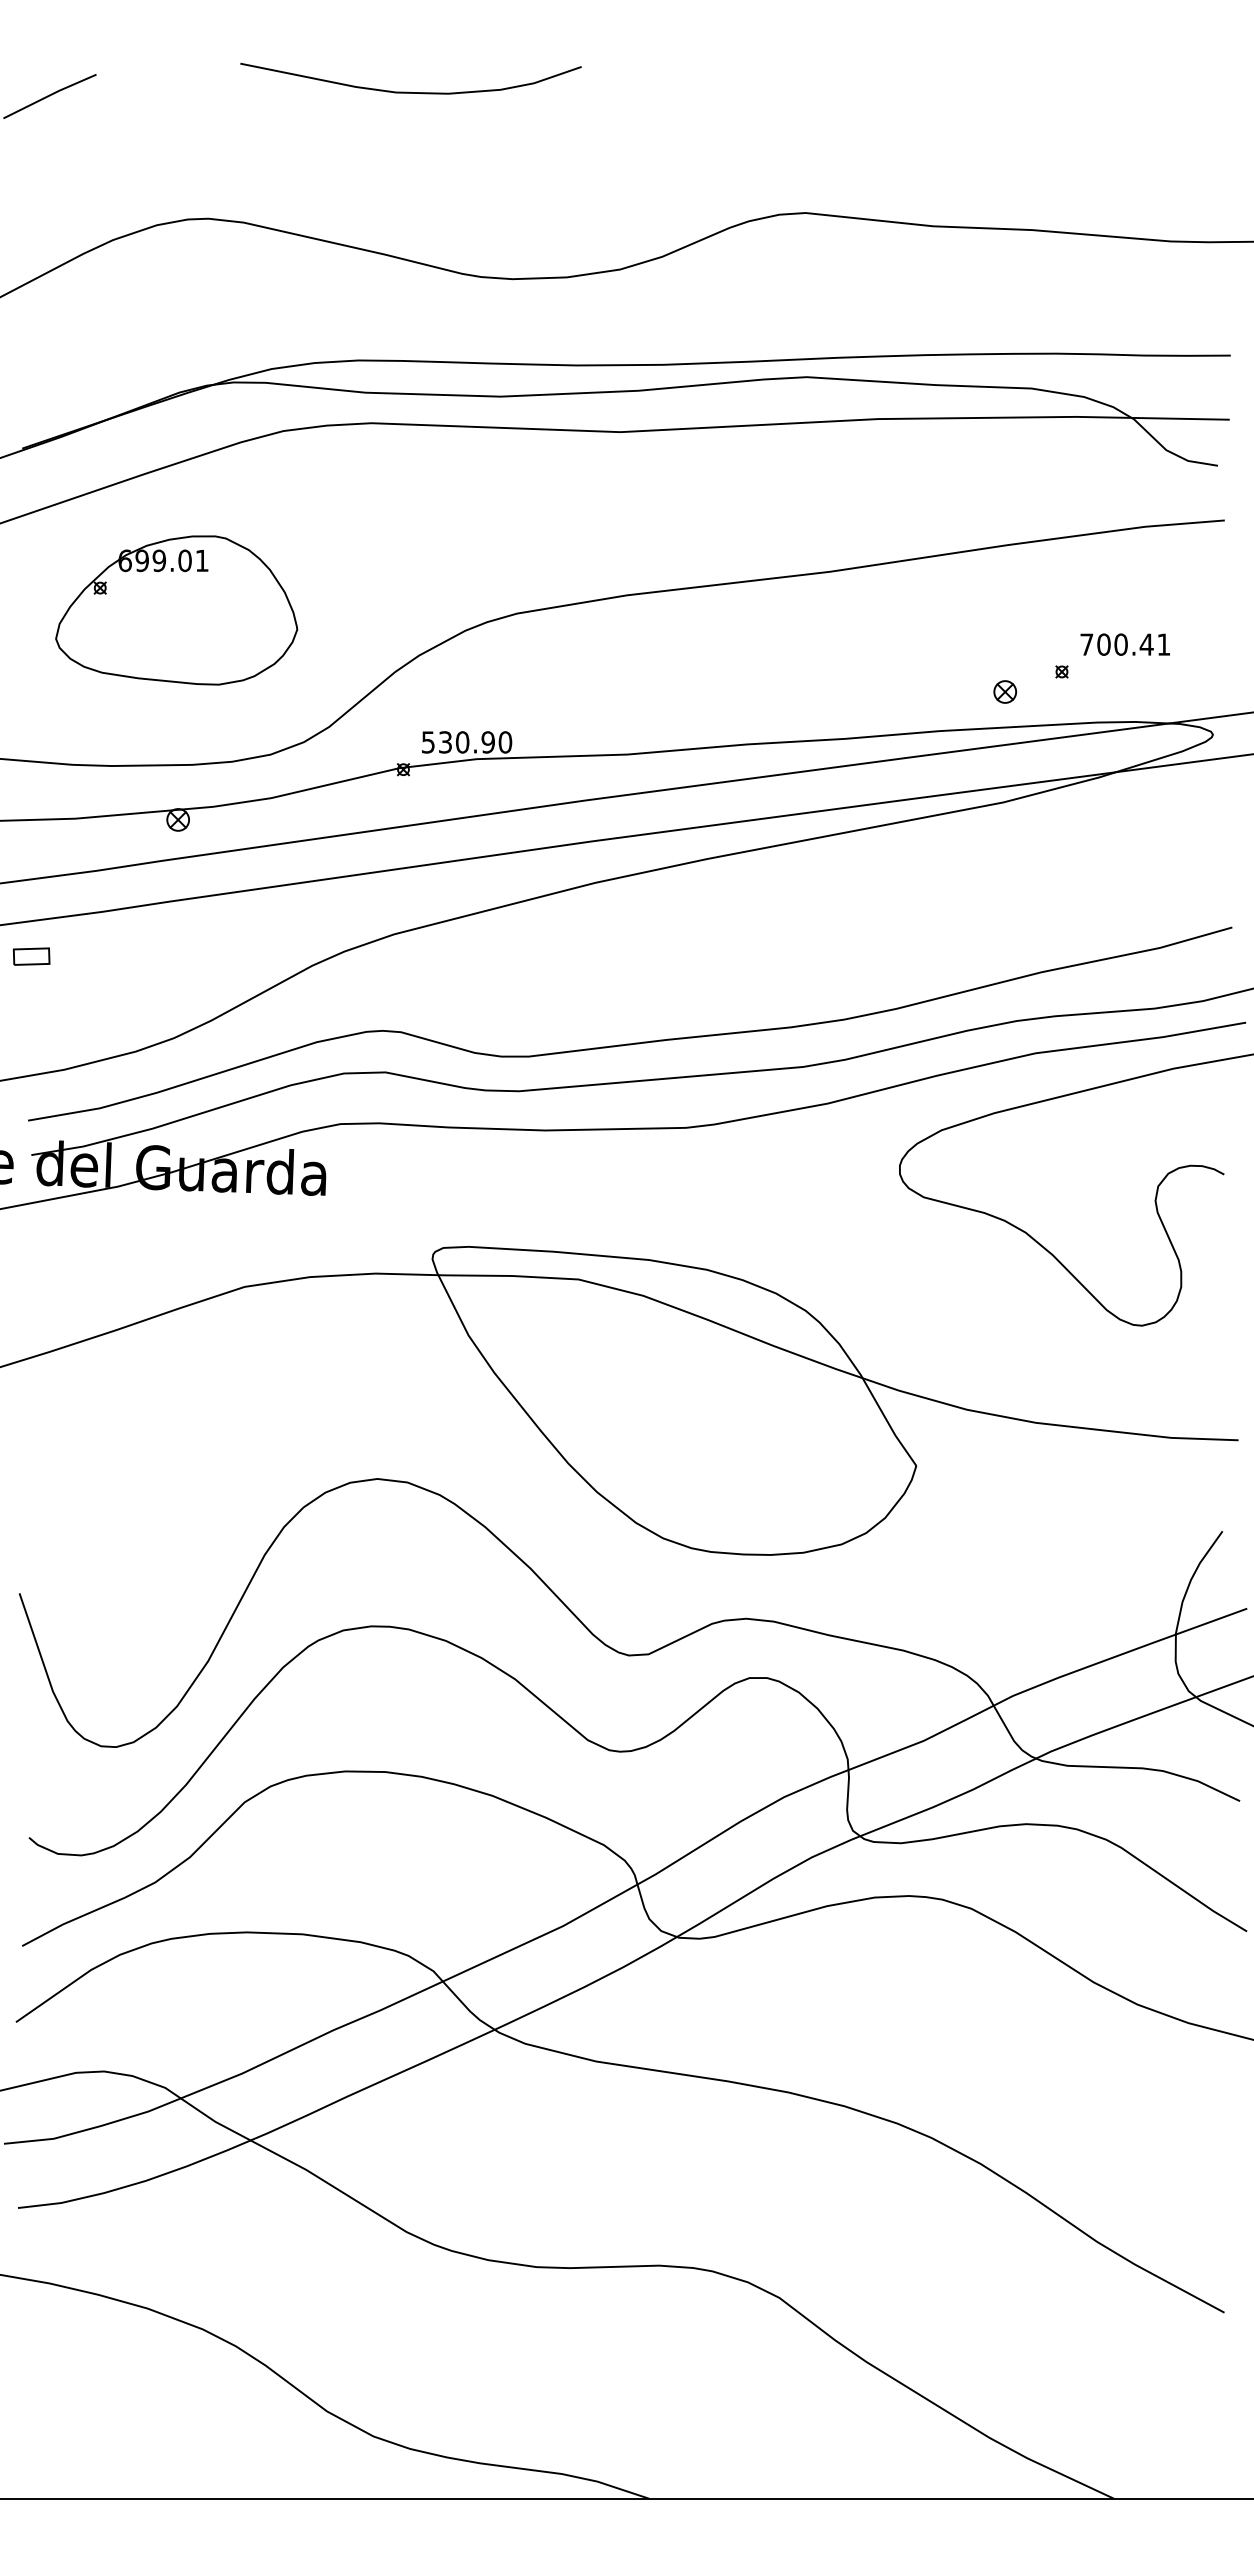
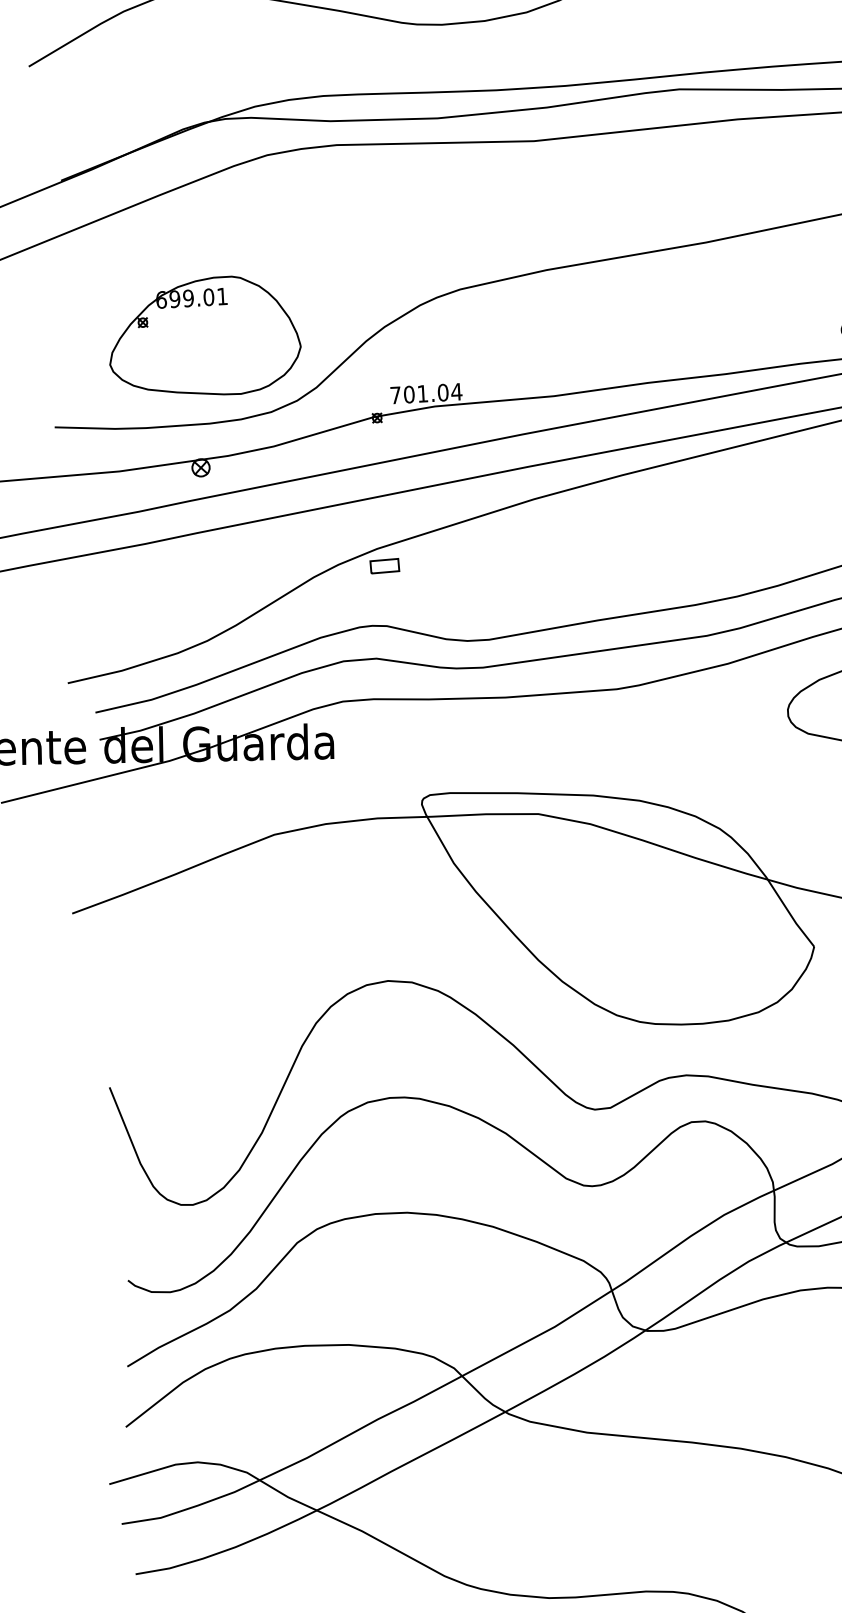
part: (176, 610) -> (204, 337), moved
text: (467, 742) -> (426, 393), 530.90 -> 701.04
part: (31, 956) -> (384, 566), moved

